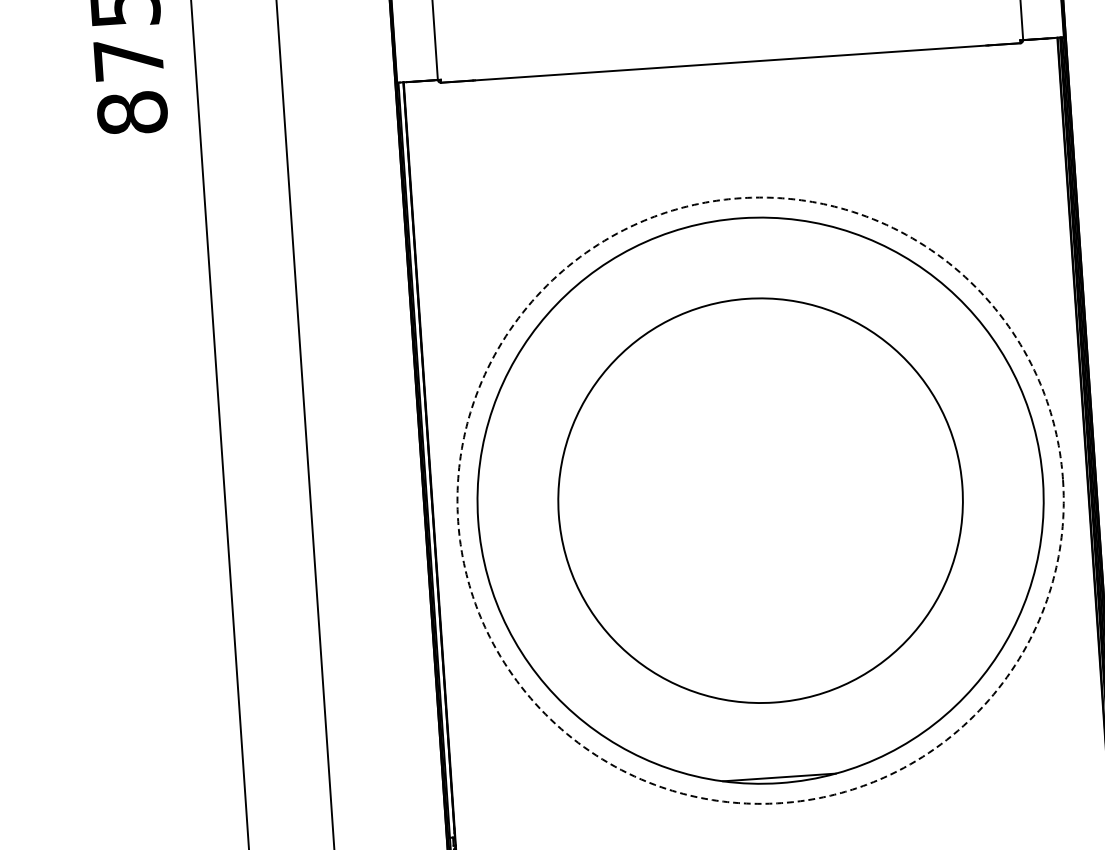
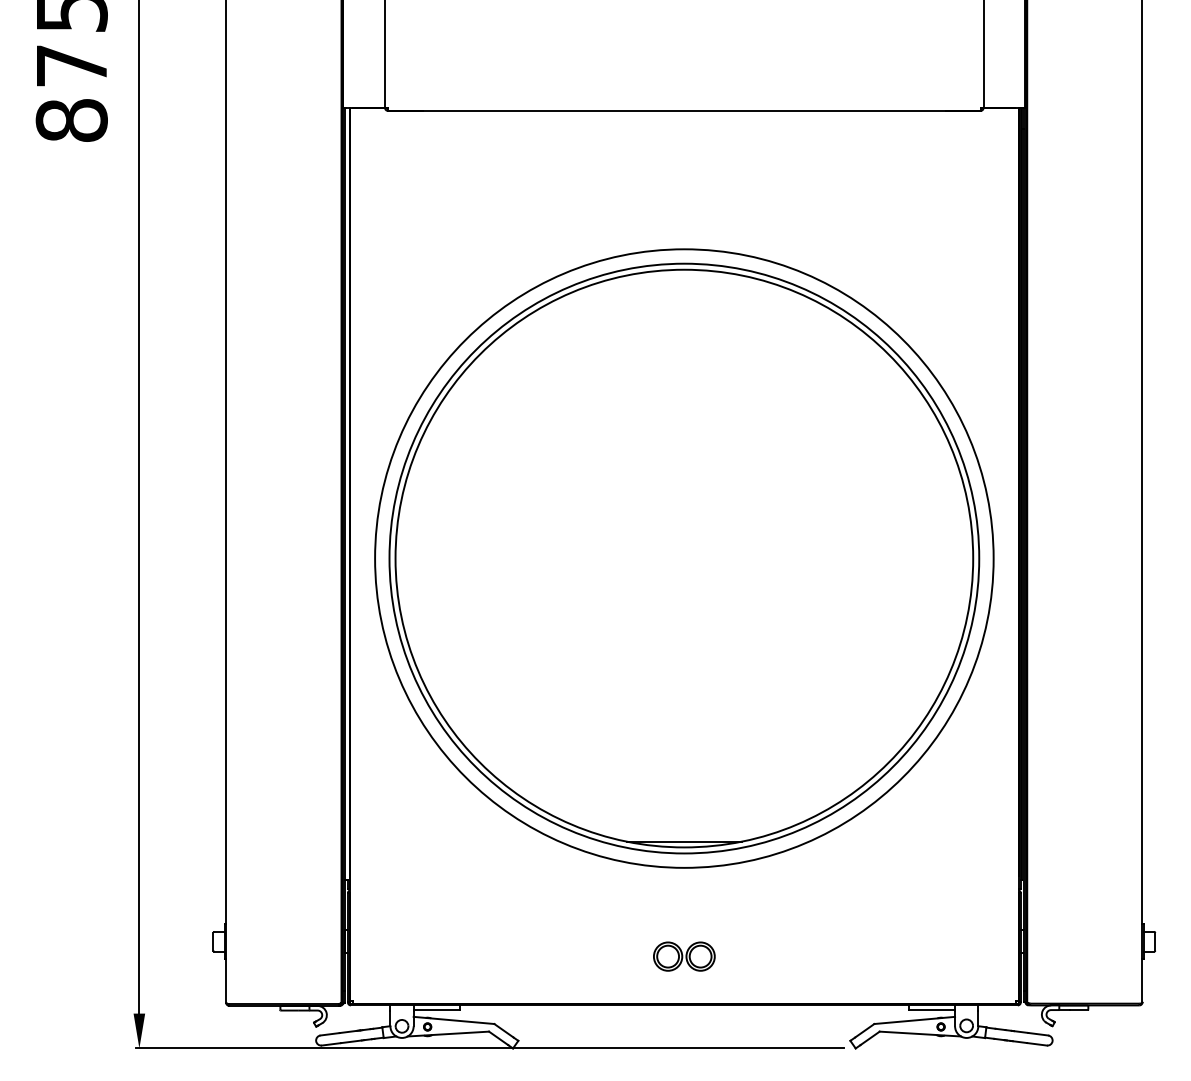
circle: (760, 500) -> (684, 558), dashed -> solid
circle: (760, 500) -> (684, 558), size x1.43

